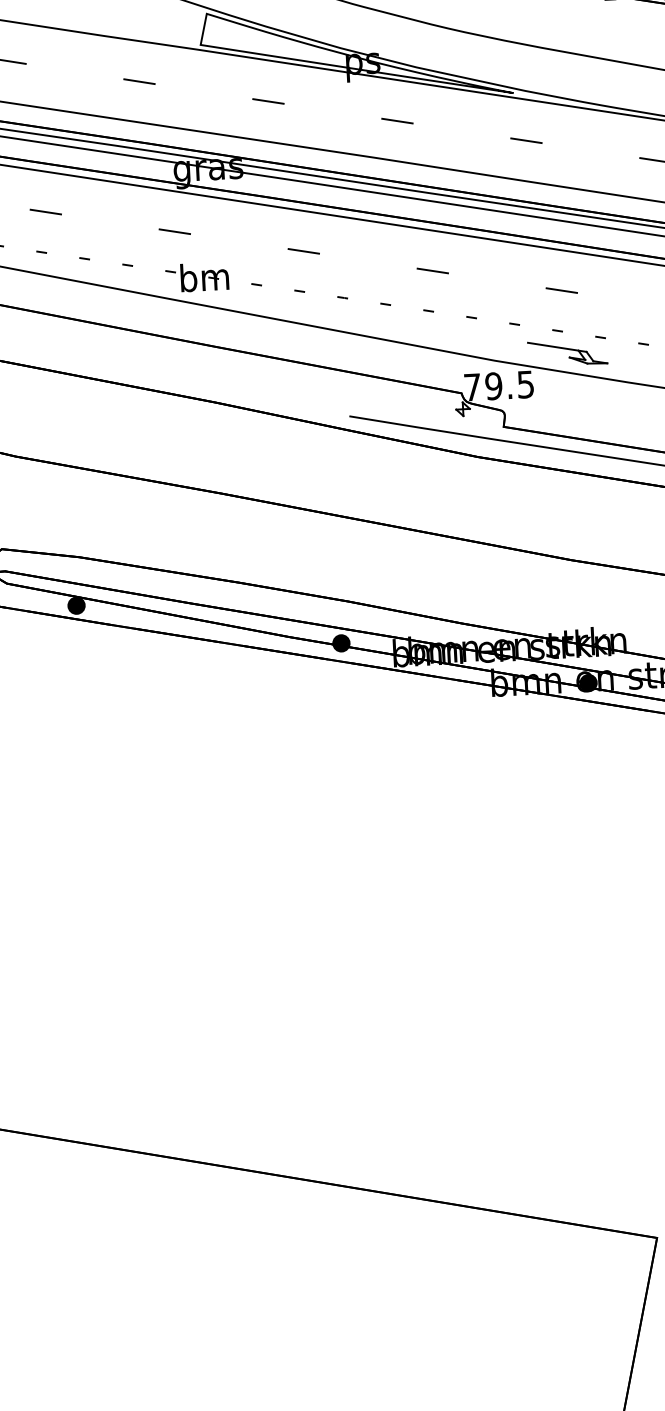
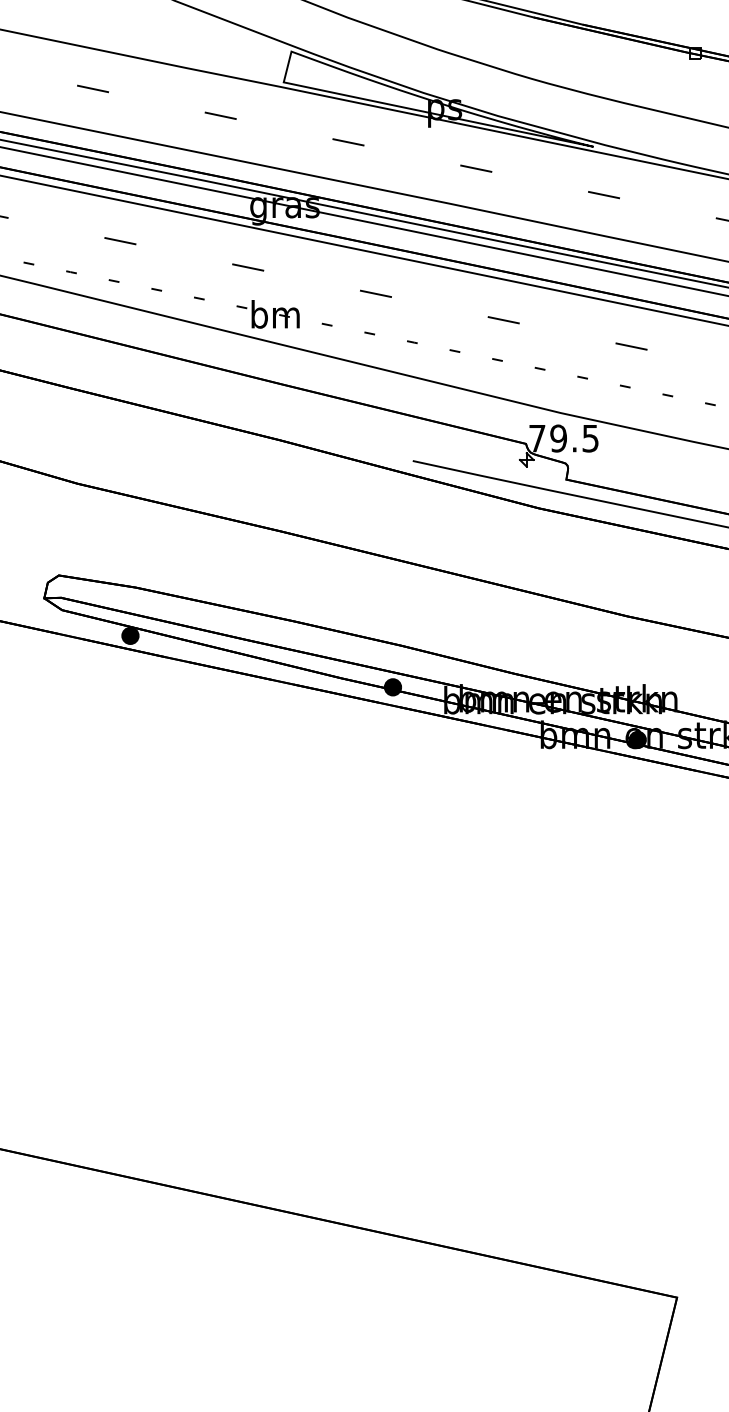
part: (568, 353) -> (634, 409), removed

